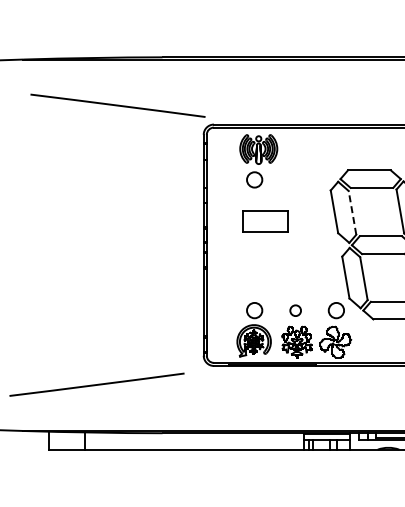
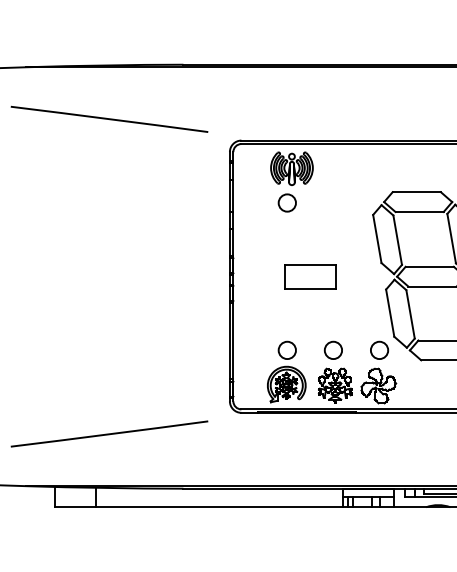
line: (117, 105) -> (108, 119), moved
line: (352, 212) -> (397, 239), dashed -> solid
part: (265, 221) -> (309, 276), moved
circle: (295, 310) -> (333, 350), size x1.43

